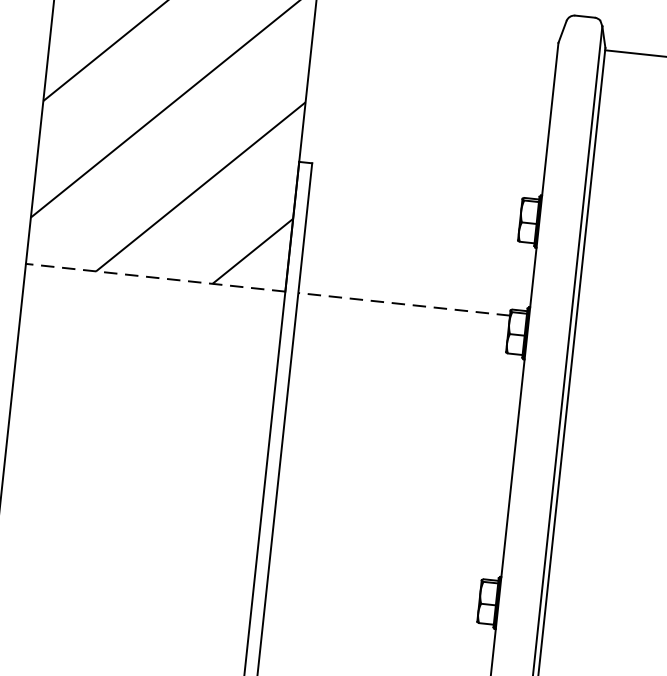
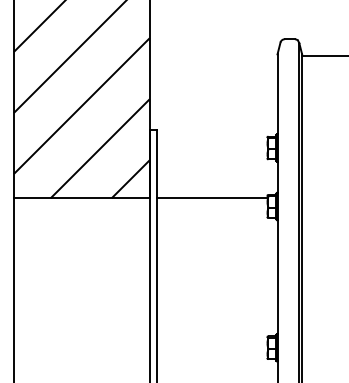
line: (154, 278) -> (81, 198), dashed -> solid
line: (403, 304) -> (211, 198), dashed -> solid

